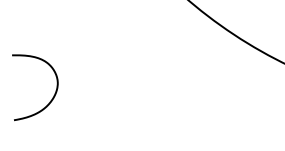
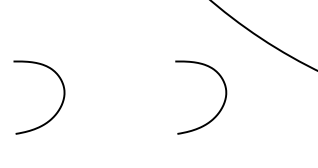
curve: (198, 95) -> (221, 106), added

